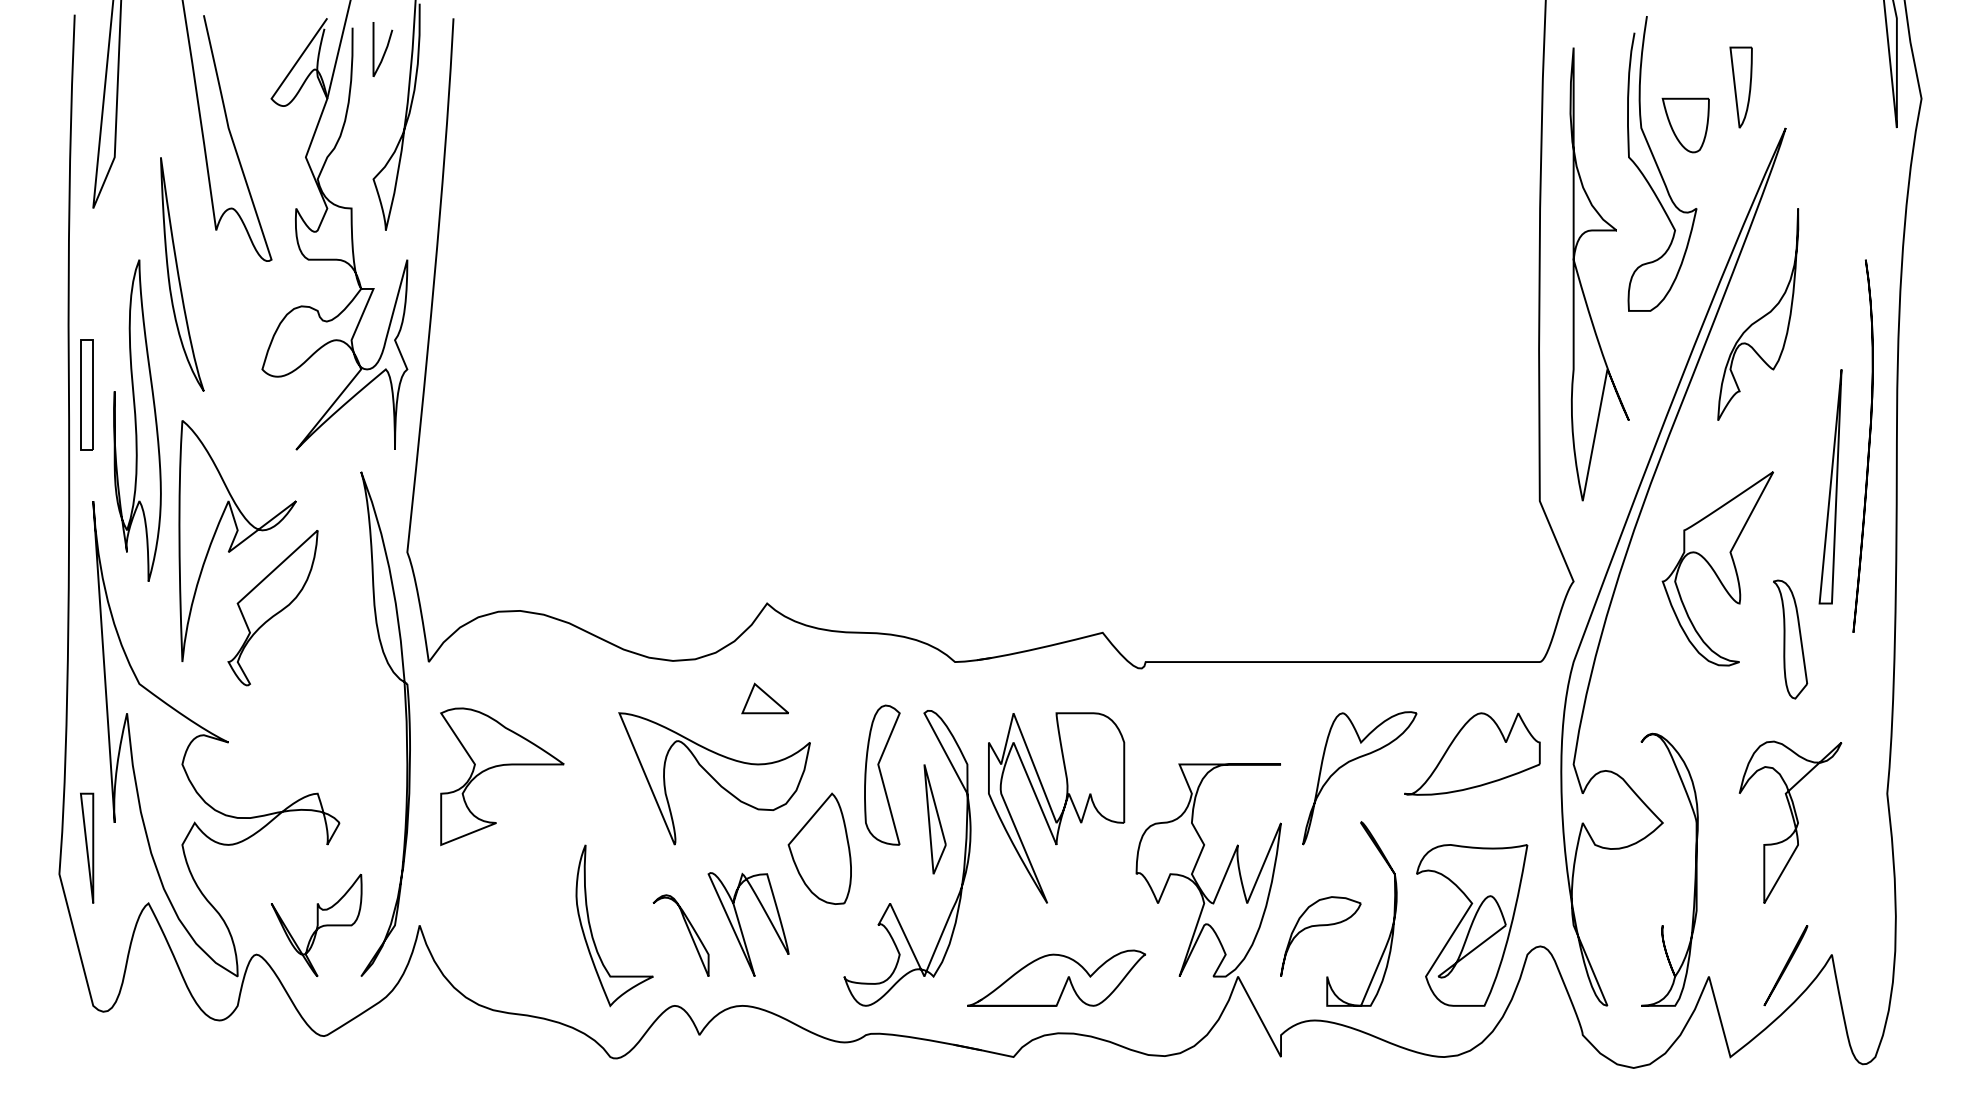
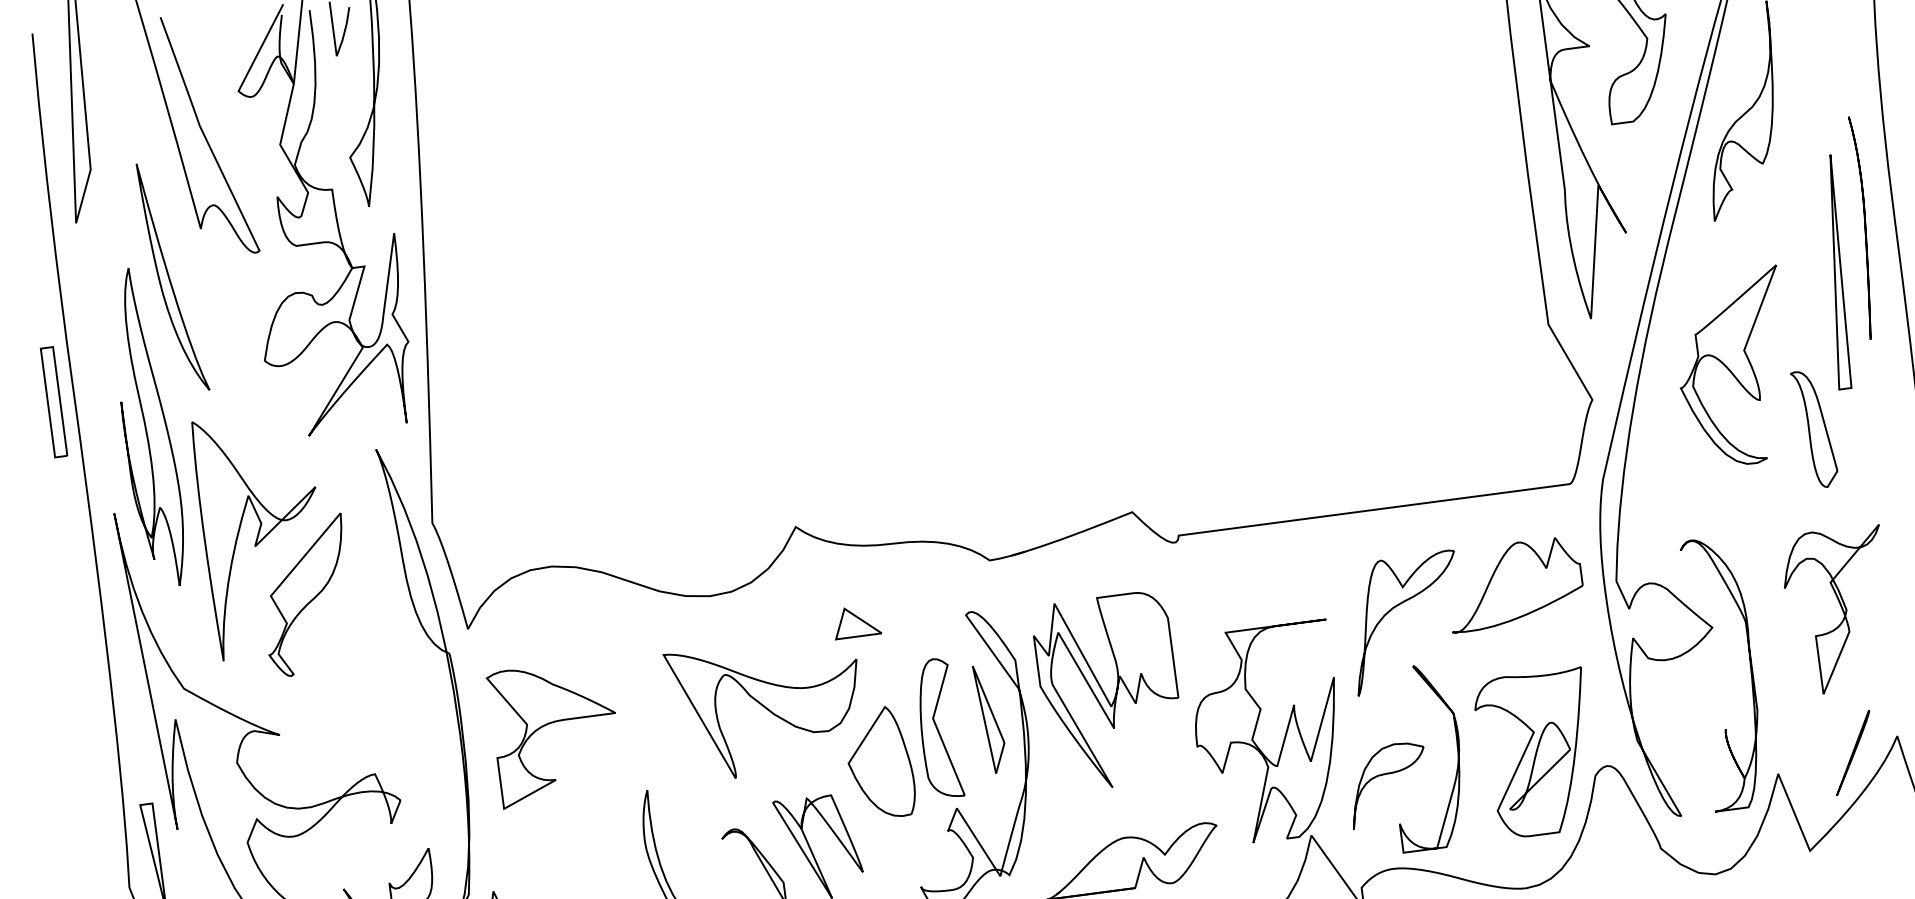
part: (86, 394) -> (53, 401), moved
part: (1862, 445) -> (1861, 227), size x0.6
part: (764, 698) -> (856, 621), moved
part: (882, 774) -> (938, 728), moved

